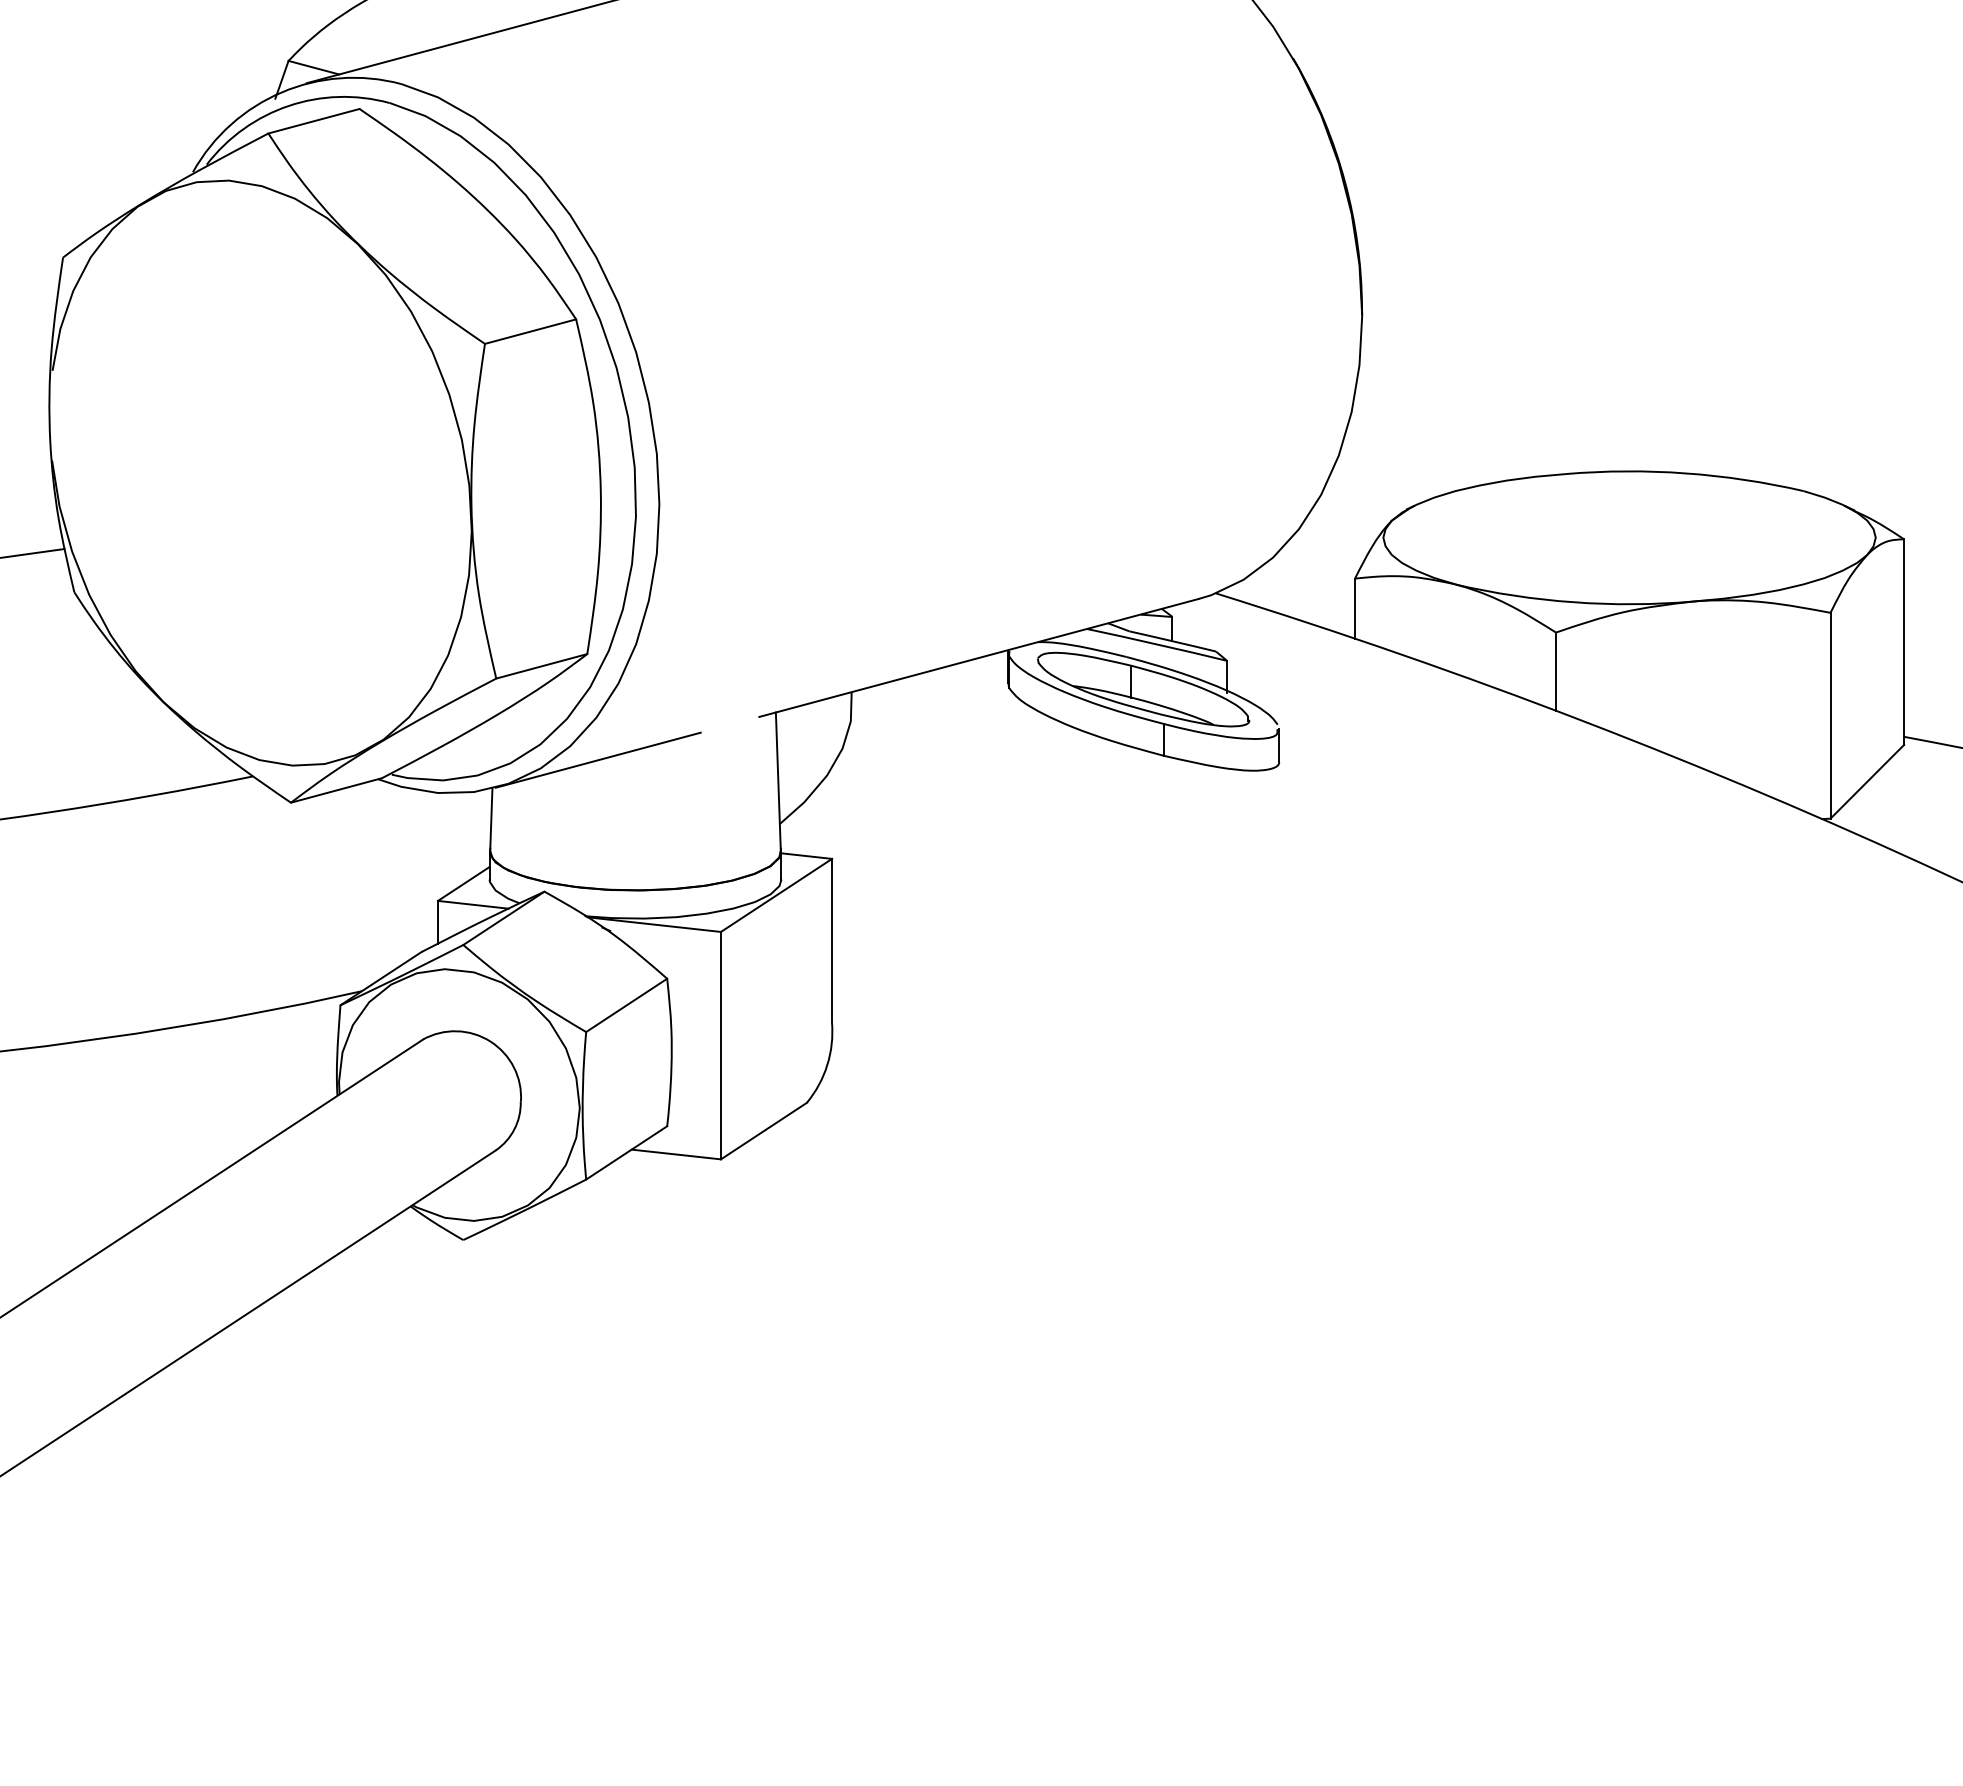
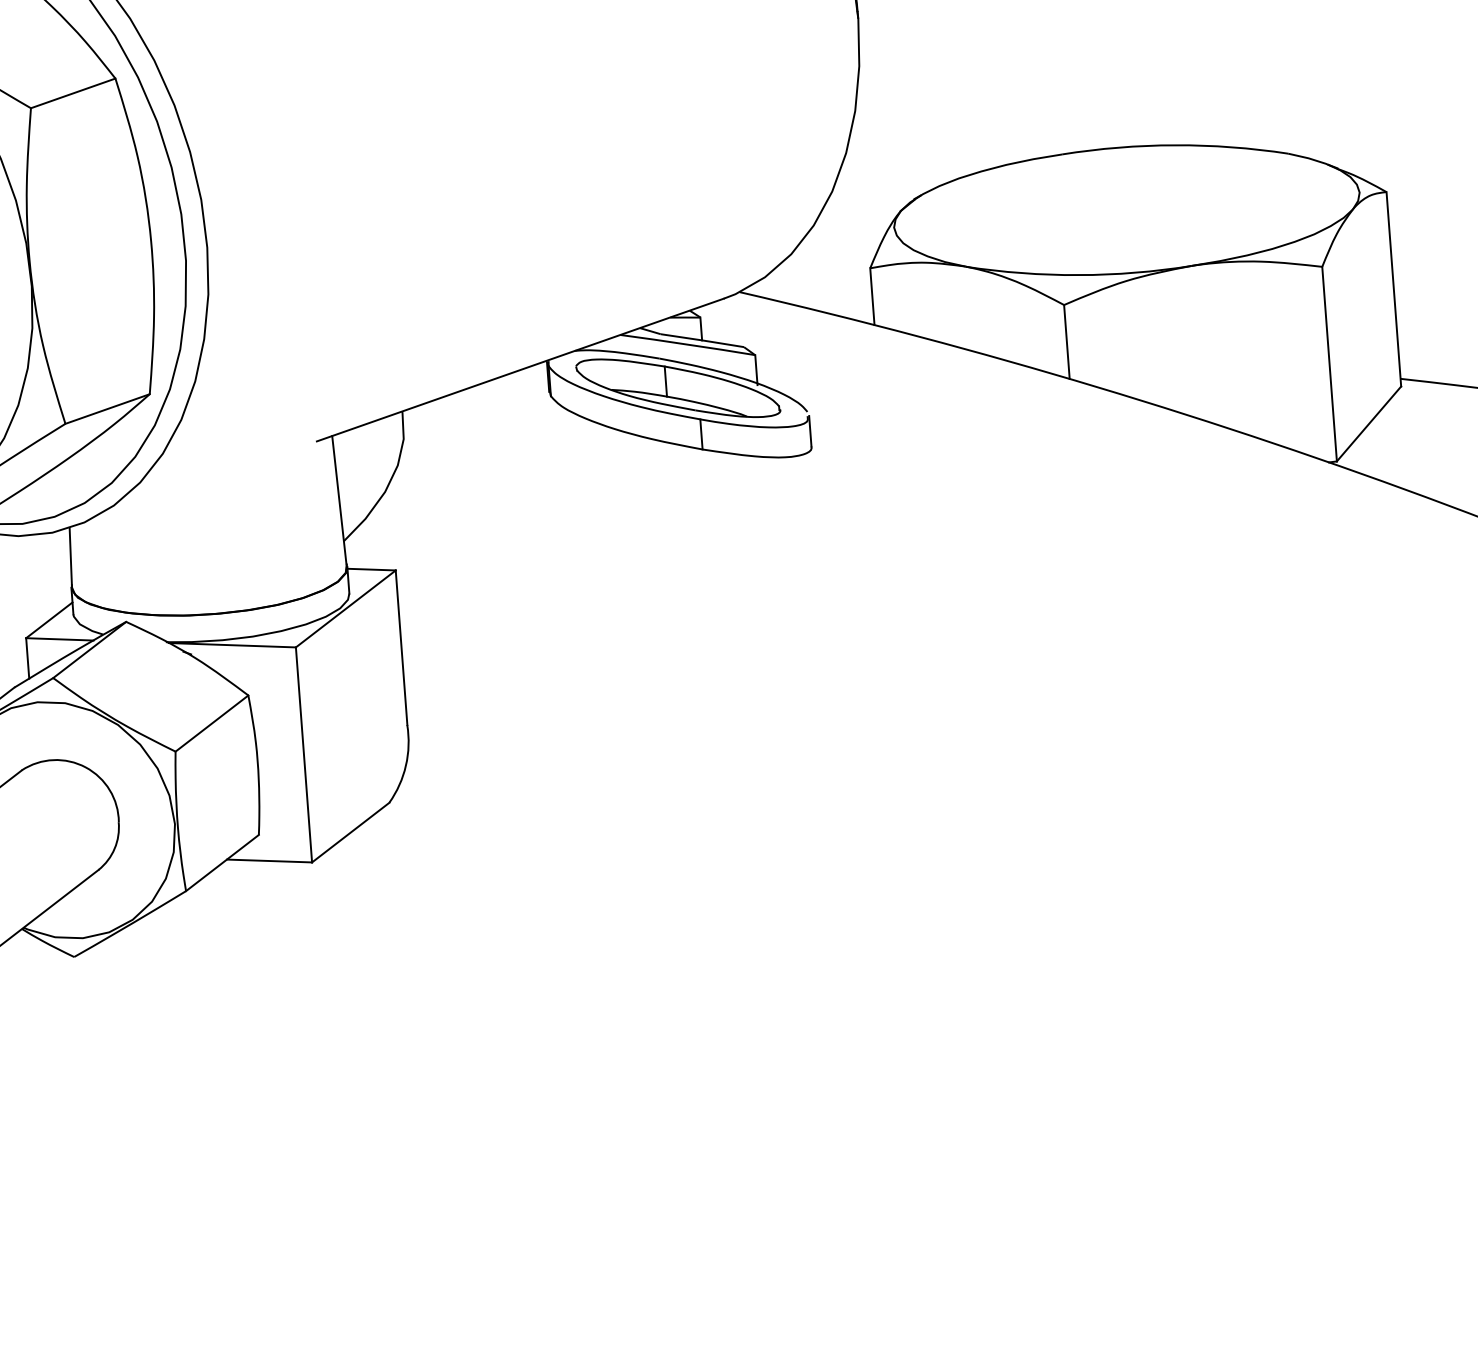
line: (597, 759) -> (166, 493), removed

